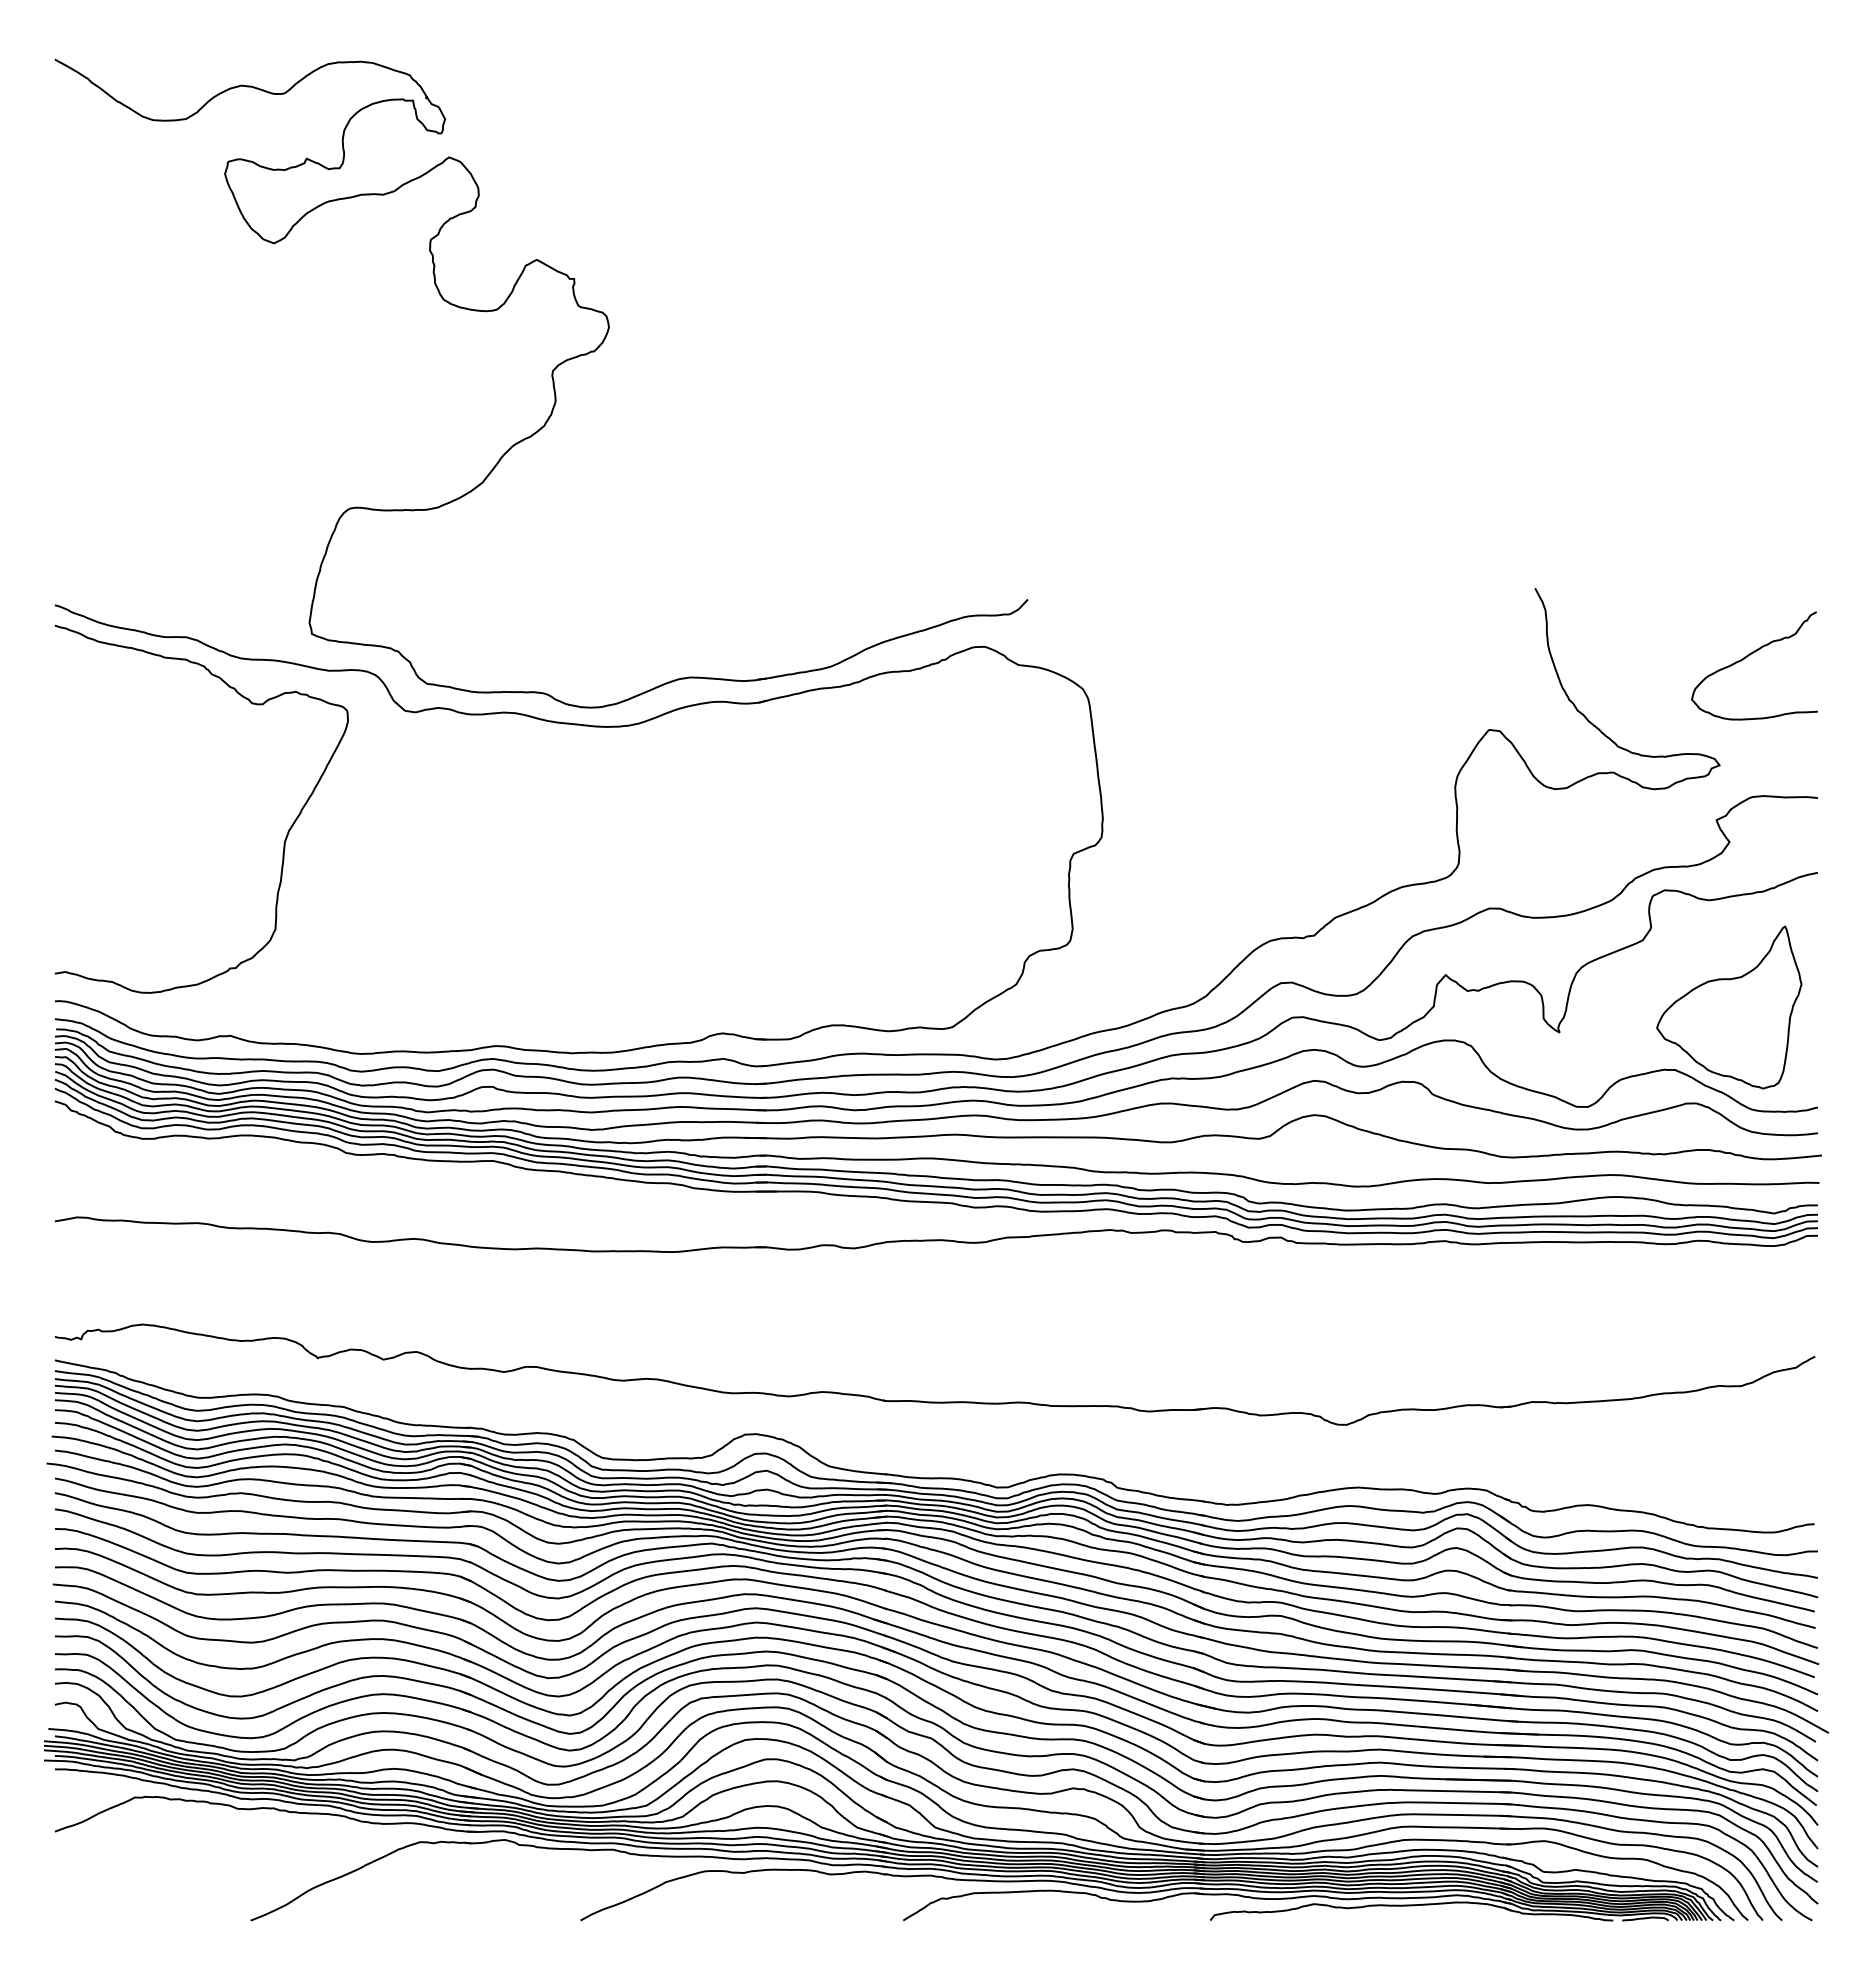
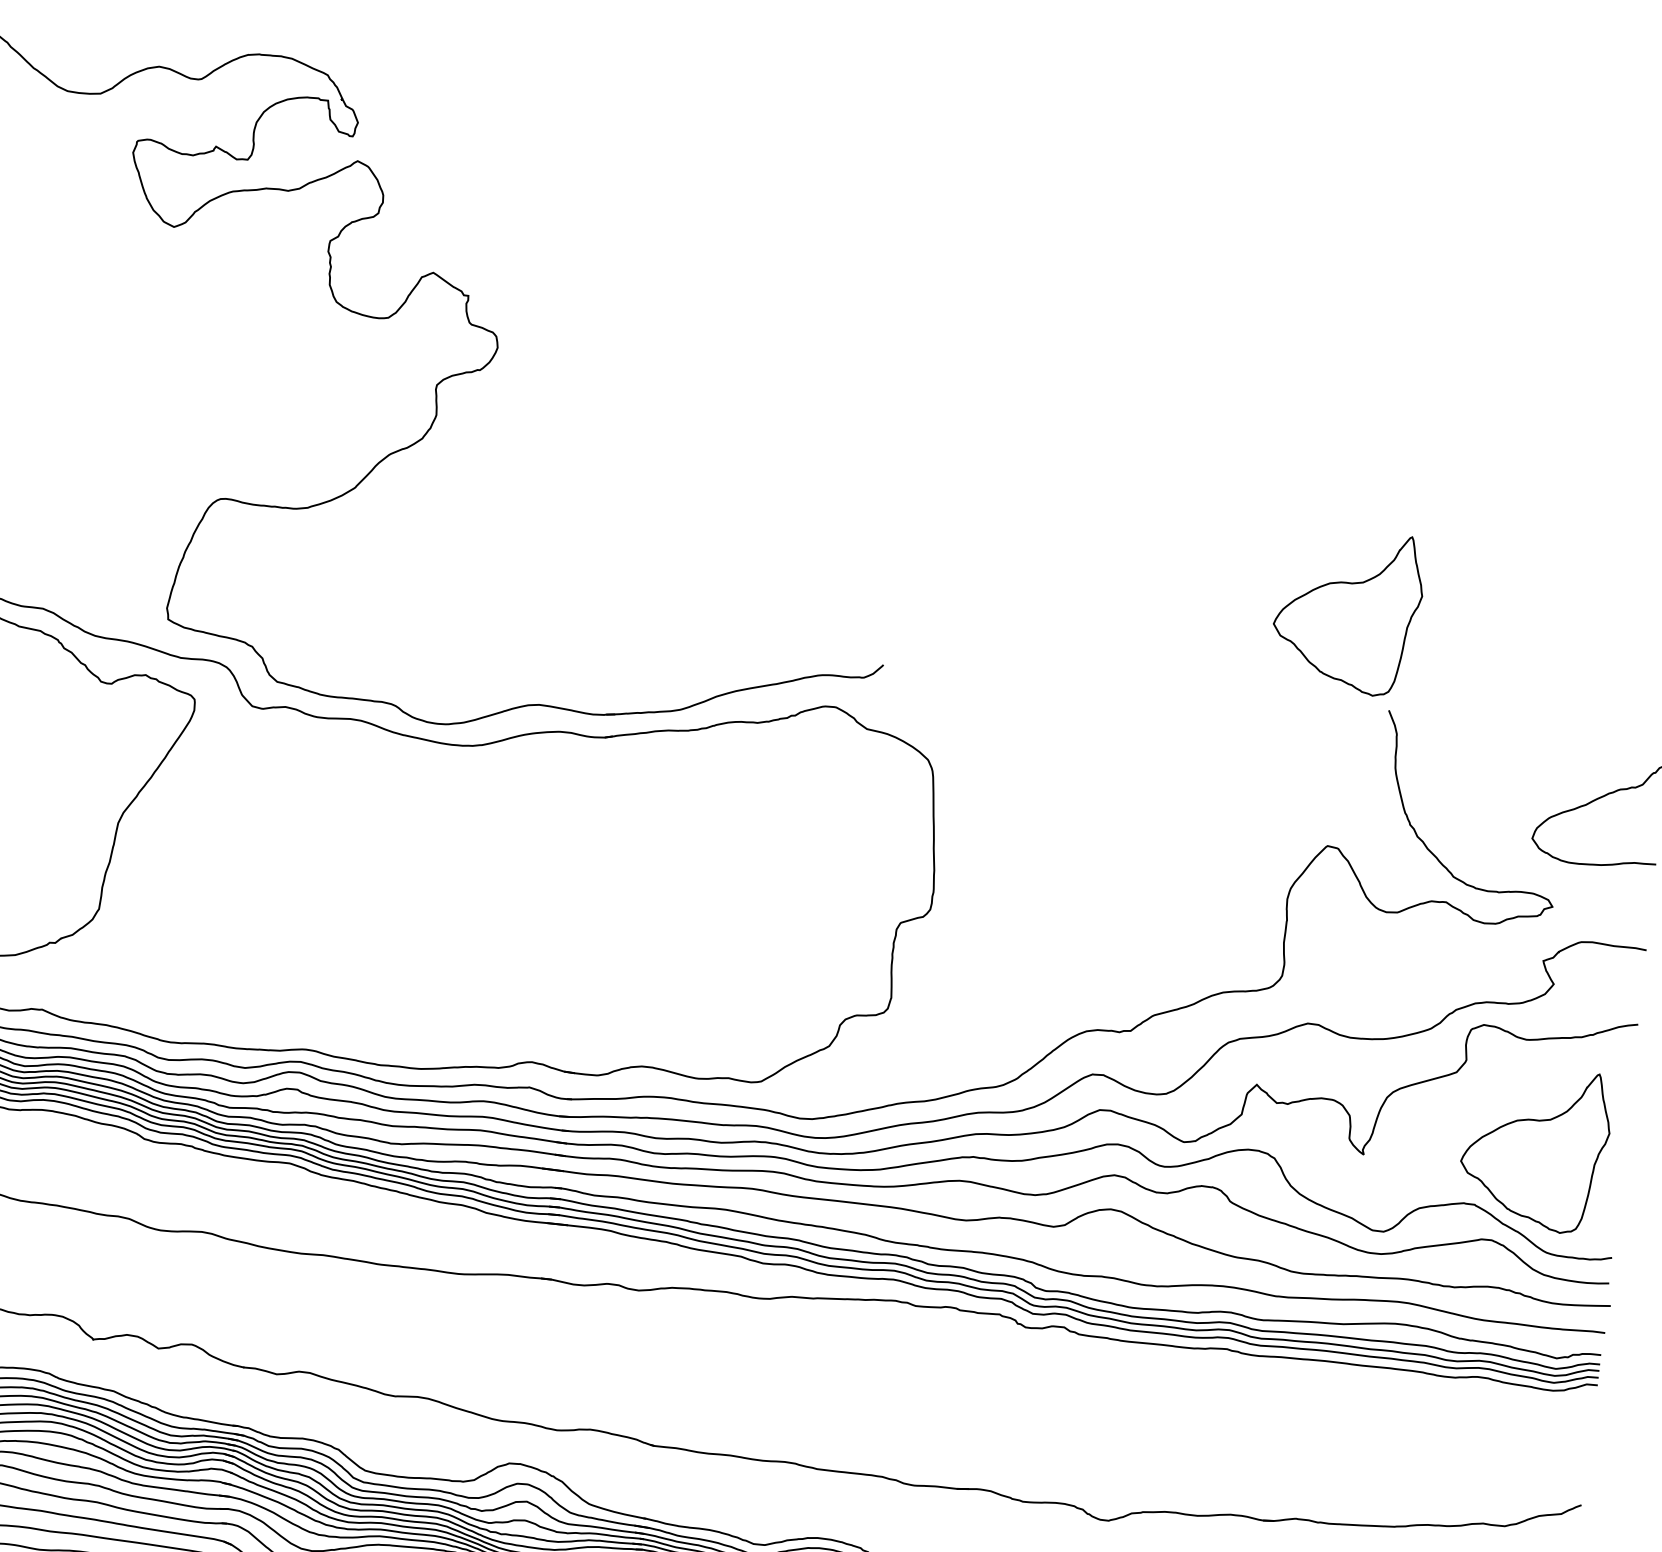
part: (1483, 494) -> (1348, 611), added

